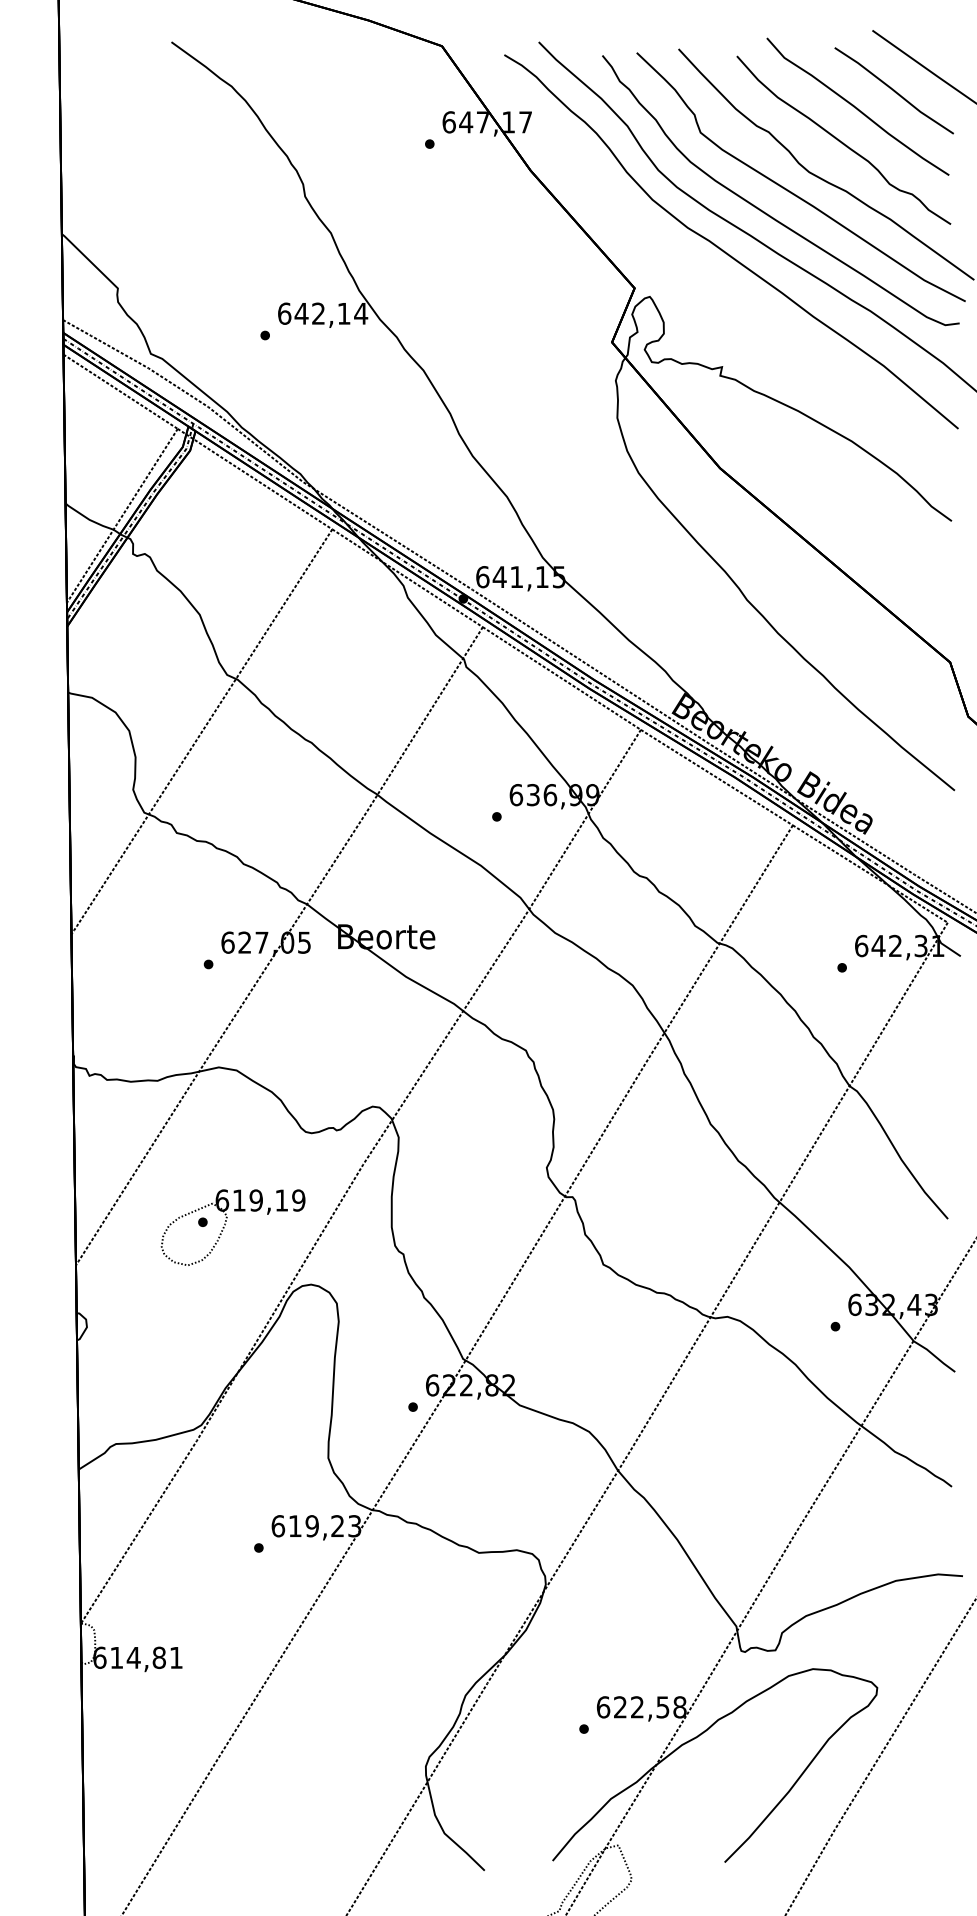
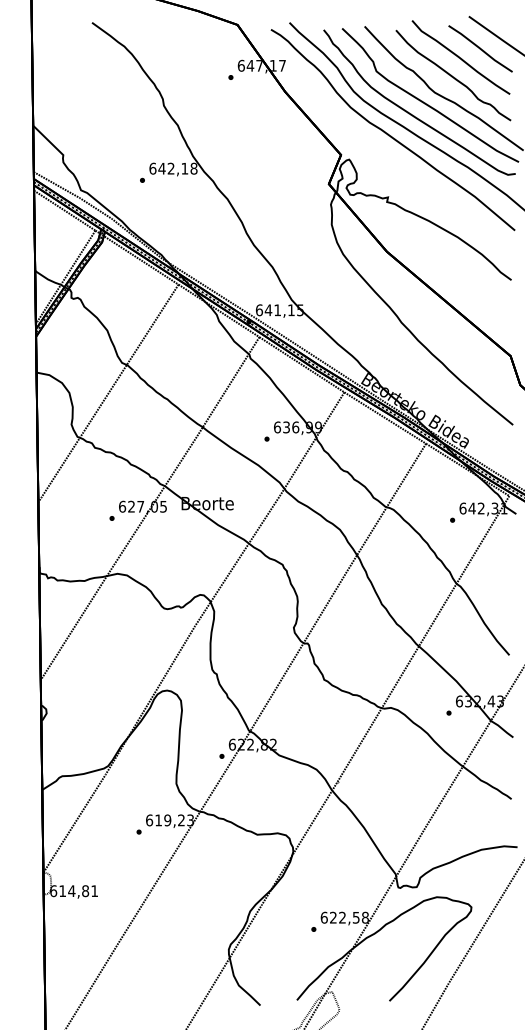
text: (360, 313) -> (193, 168), 642,14 -> 642,18
part: (233, 1226) -> (125, 659), removed

